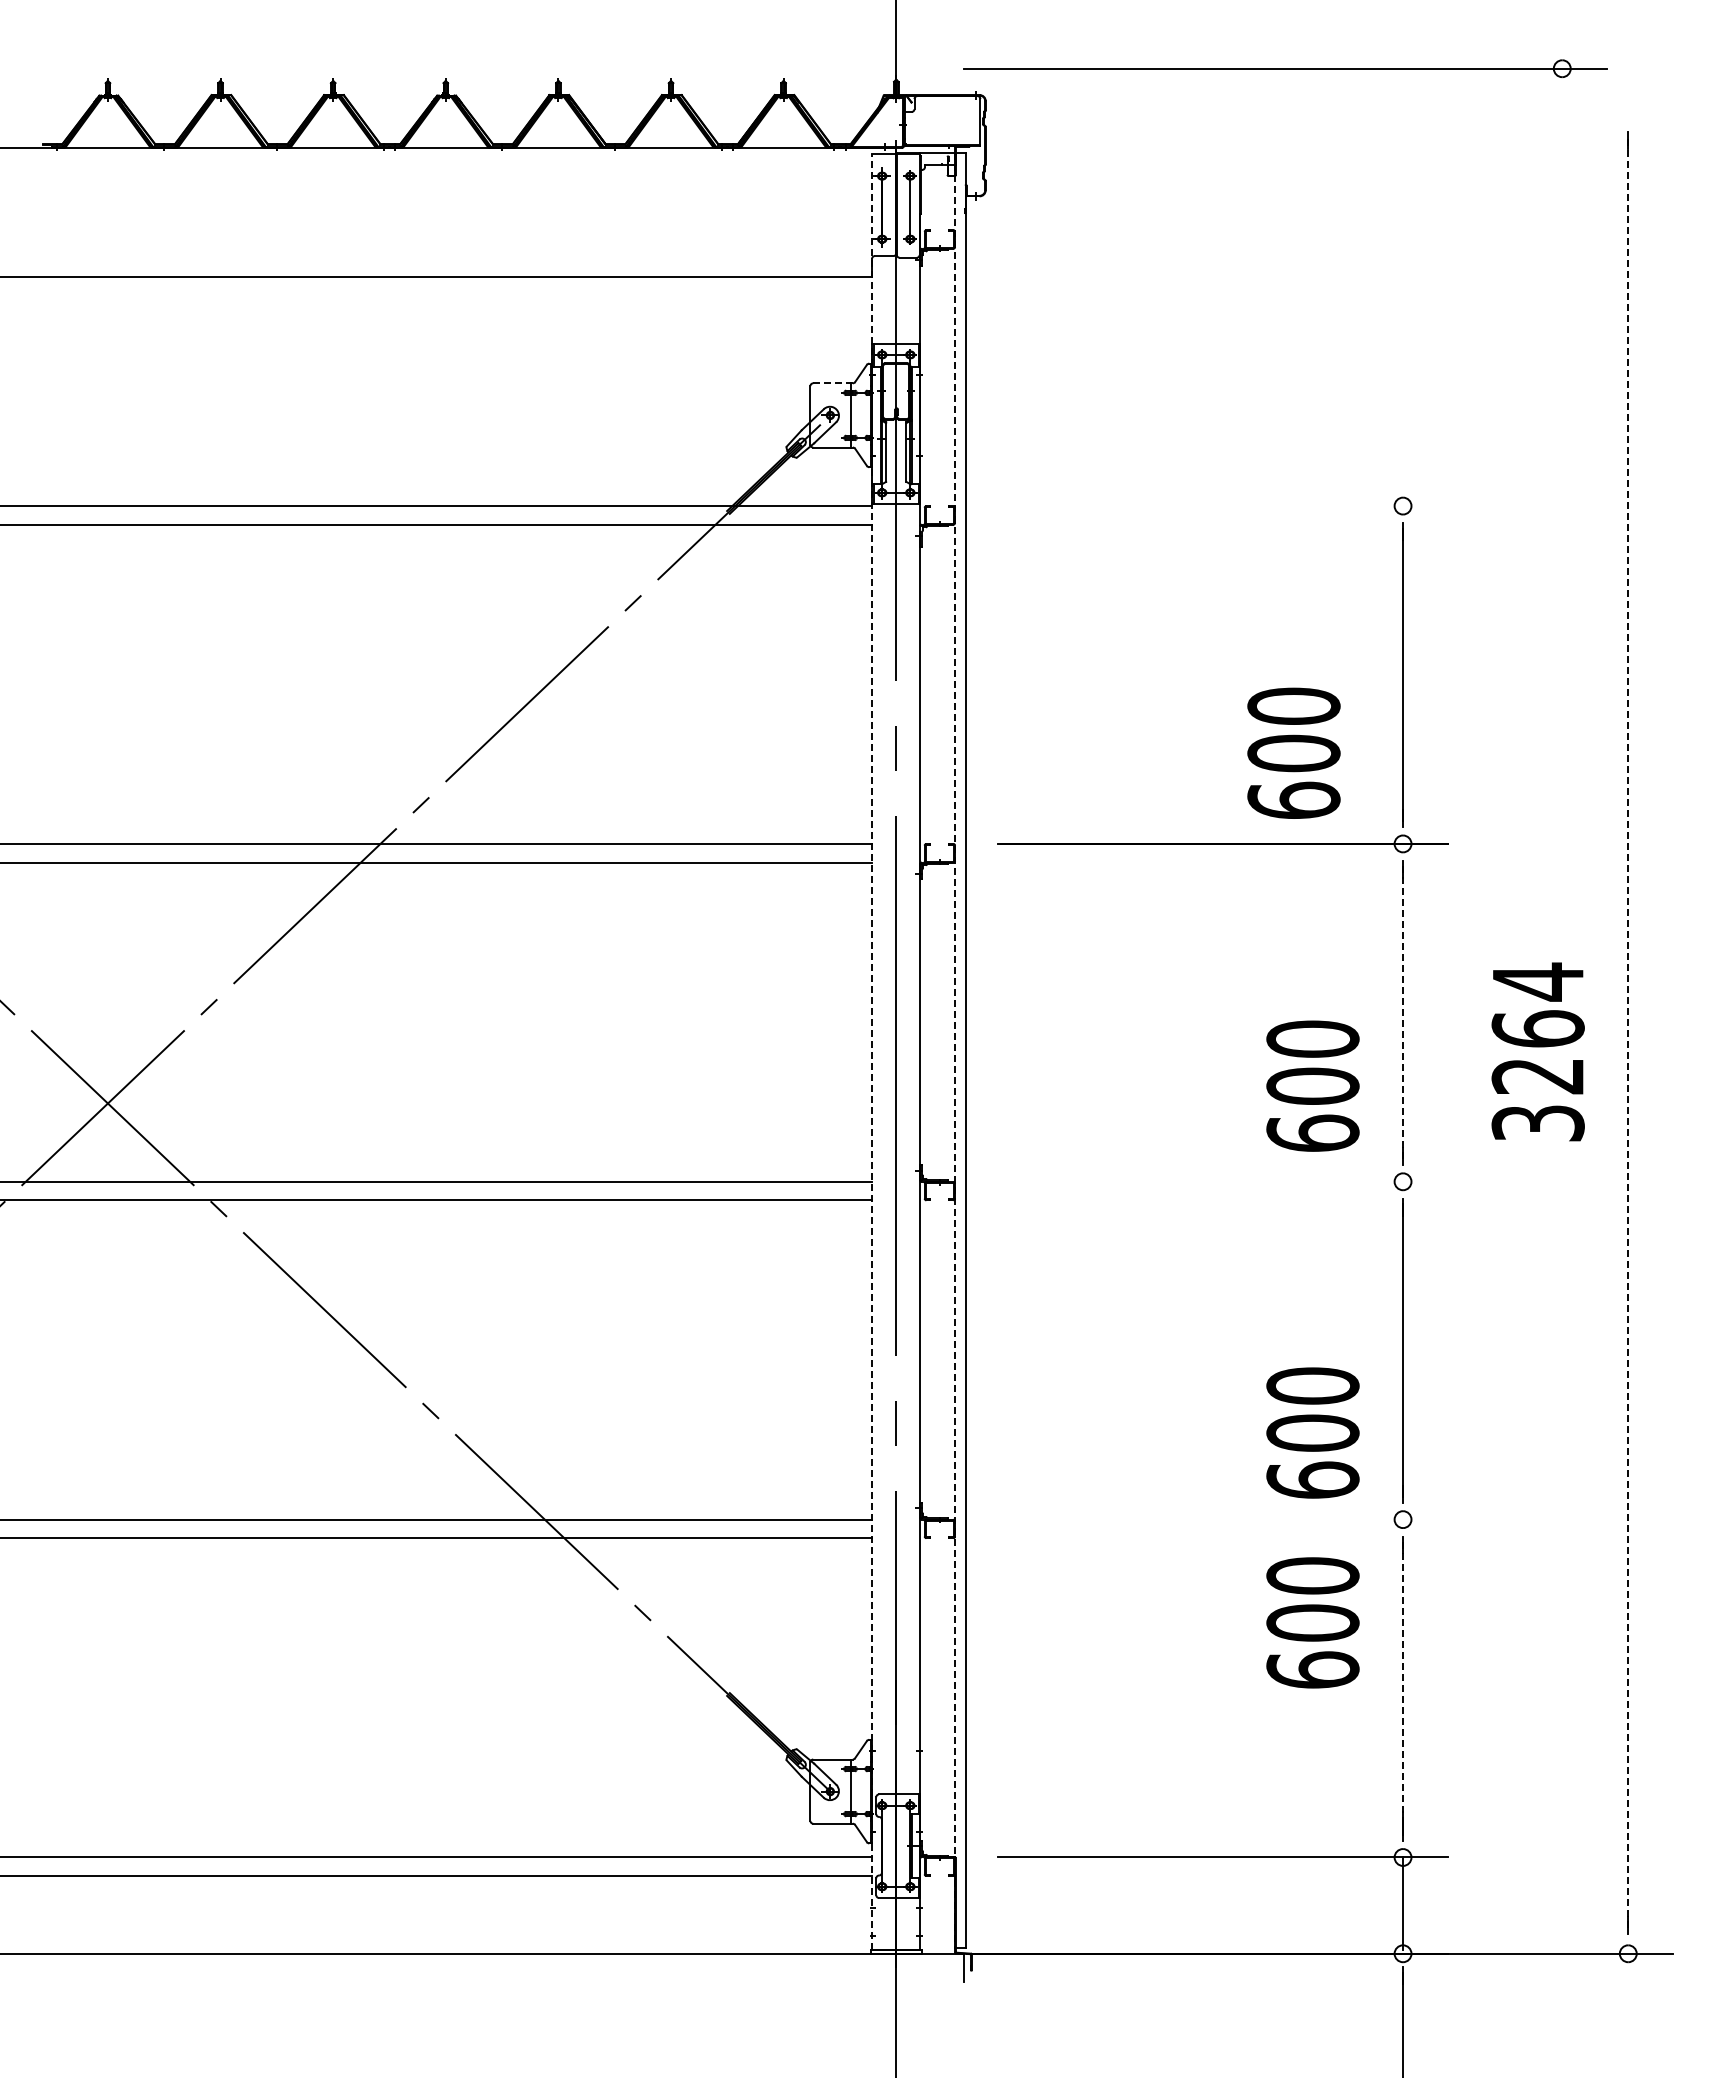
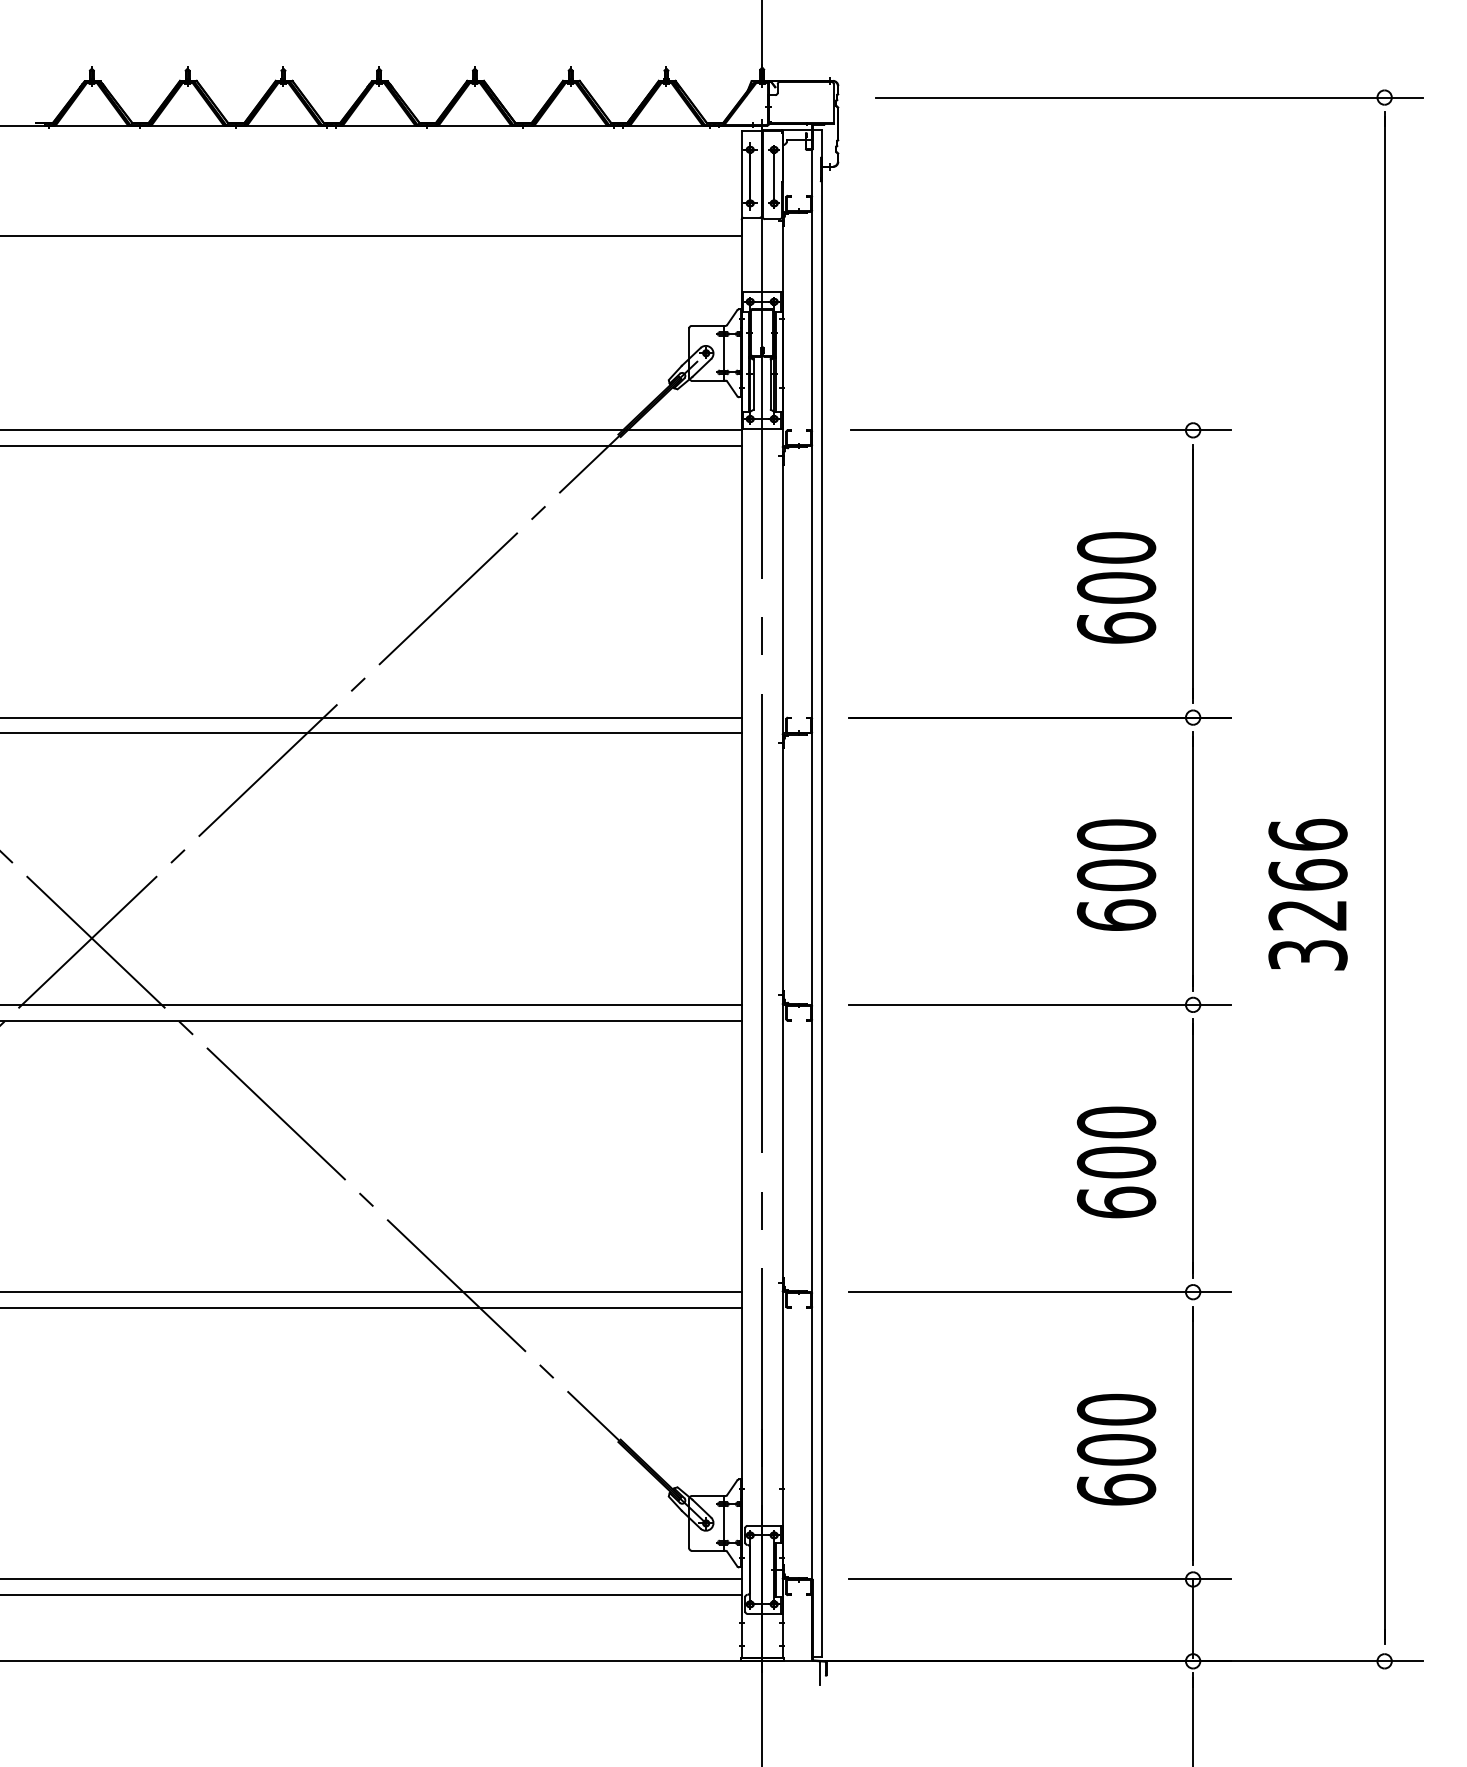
part: (1285, 68) -> (1149, 97), moved
line: (833, 383) -> (708, 326), dashed -> solid
line: (1224, 506) -> (1041, 430), added
text: (1293, 752) -> (1116, 587), moved
text: (1537, 981) -> (1307, 834), 3264 -> 3266
line: (1403, 1013) -> (1193, 861), dashed -> solid
line: (1628, 1032) -> (1384, 877), dashed -> solid
line: (955, 1050) -> (812, 893), dashed -> solid
line: (872, 1051) -> (742, 894), dashed -> solid
text: (1312, 1085) -> (1116, 874), moved
line: (1223, 1181) -> (1040, 1004), added
text: (1312, 1432) -> (1116, 1161), moved
line: (1223, 1519) -> (1040, 1292), added
text: (1312, 1622) -> (1116, 1449), moved
line: (1403, 1689) -> (1193, 1436), dashed -> solid

